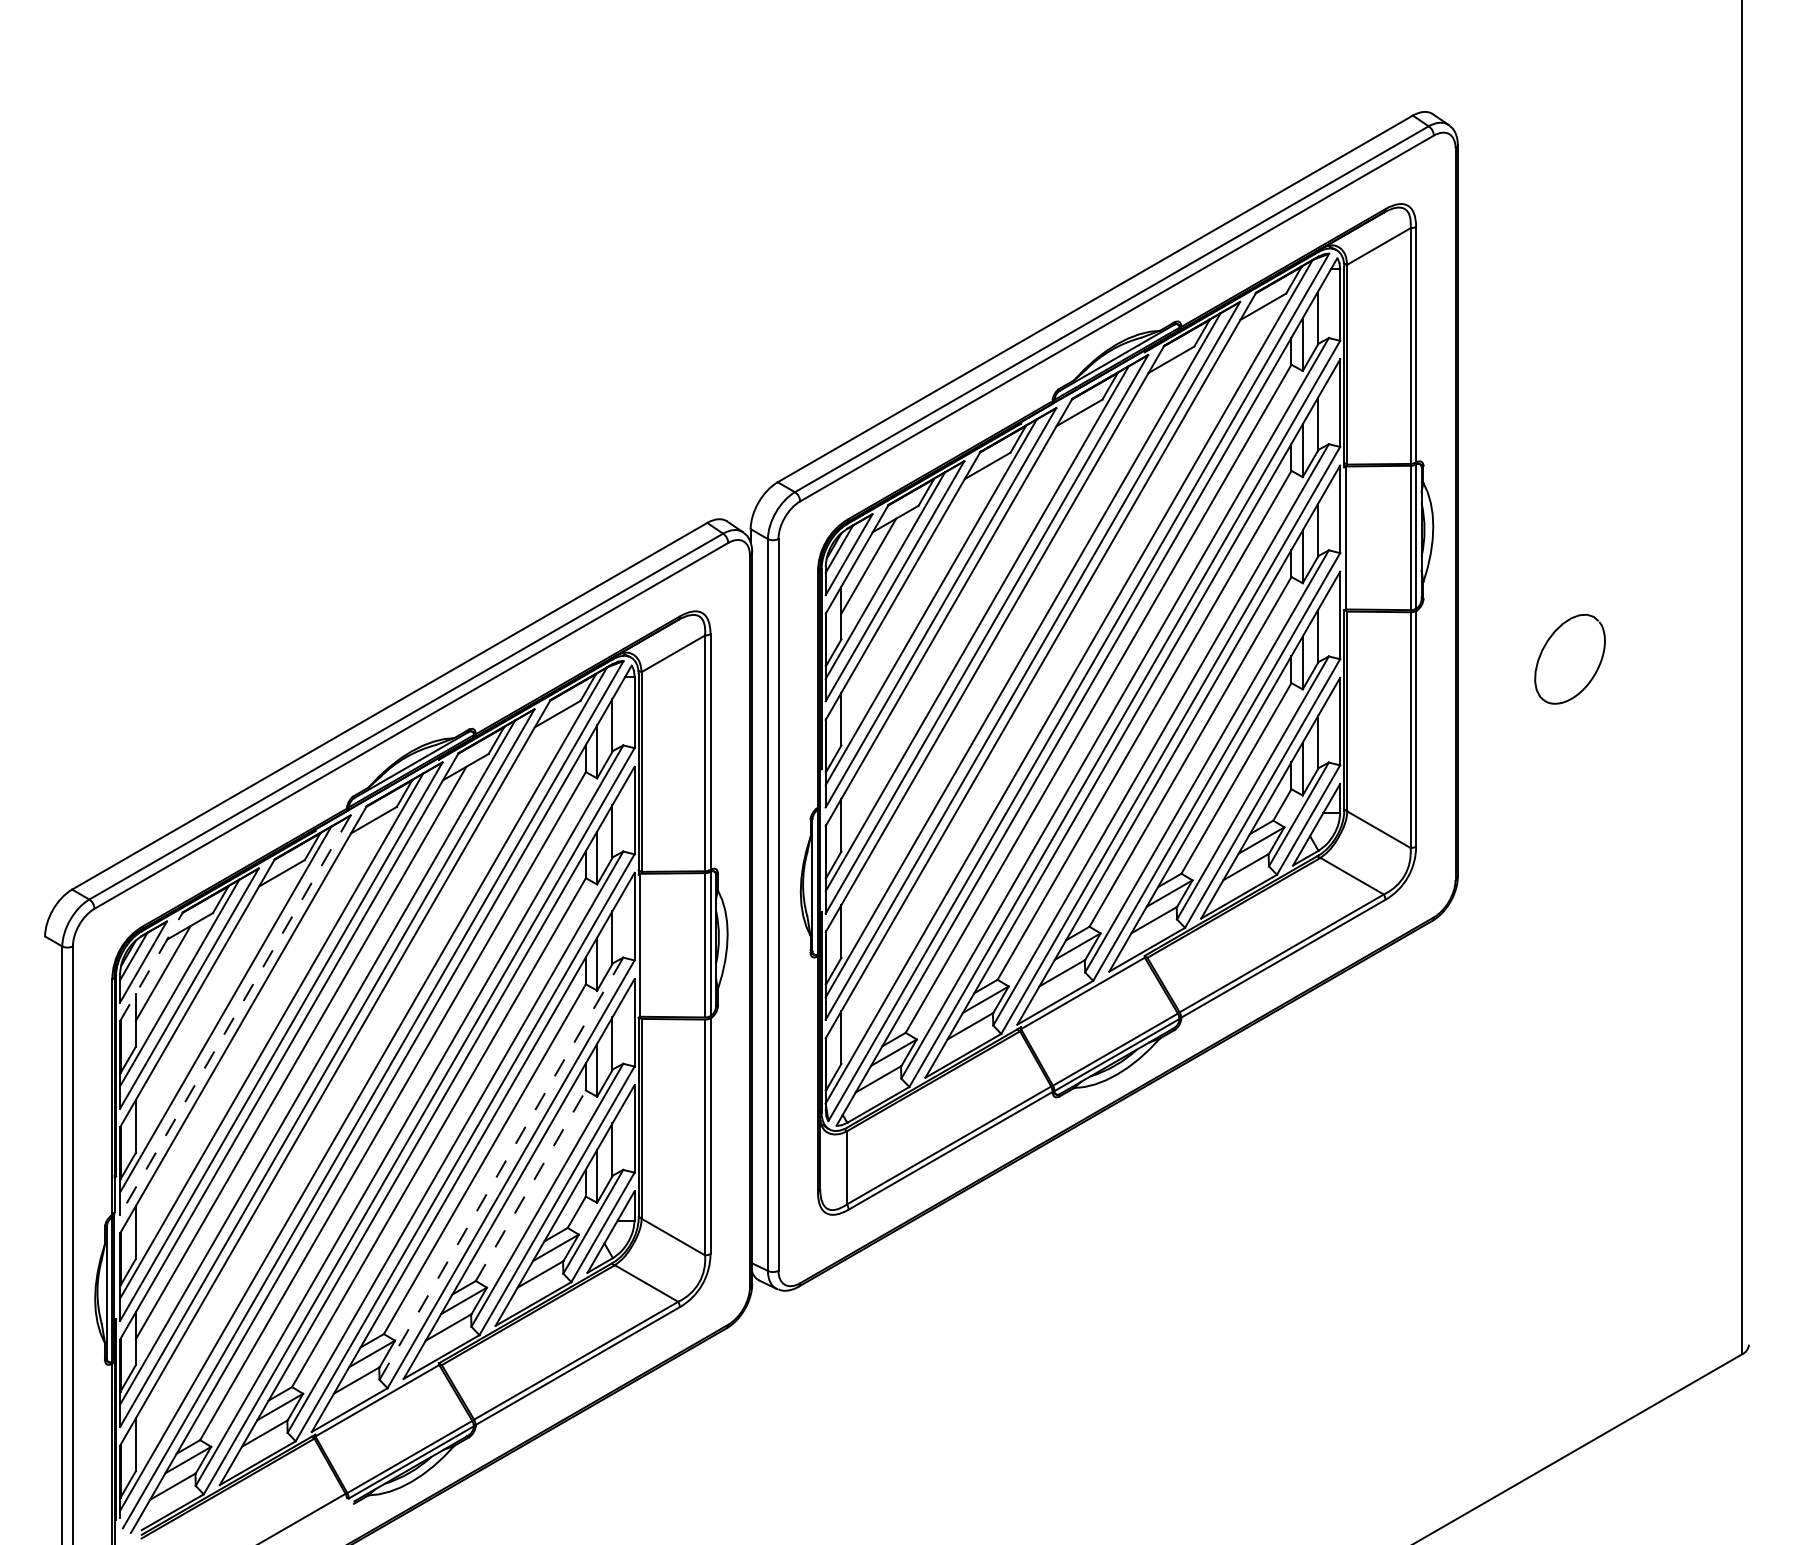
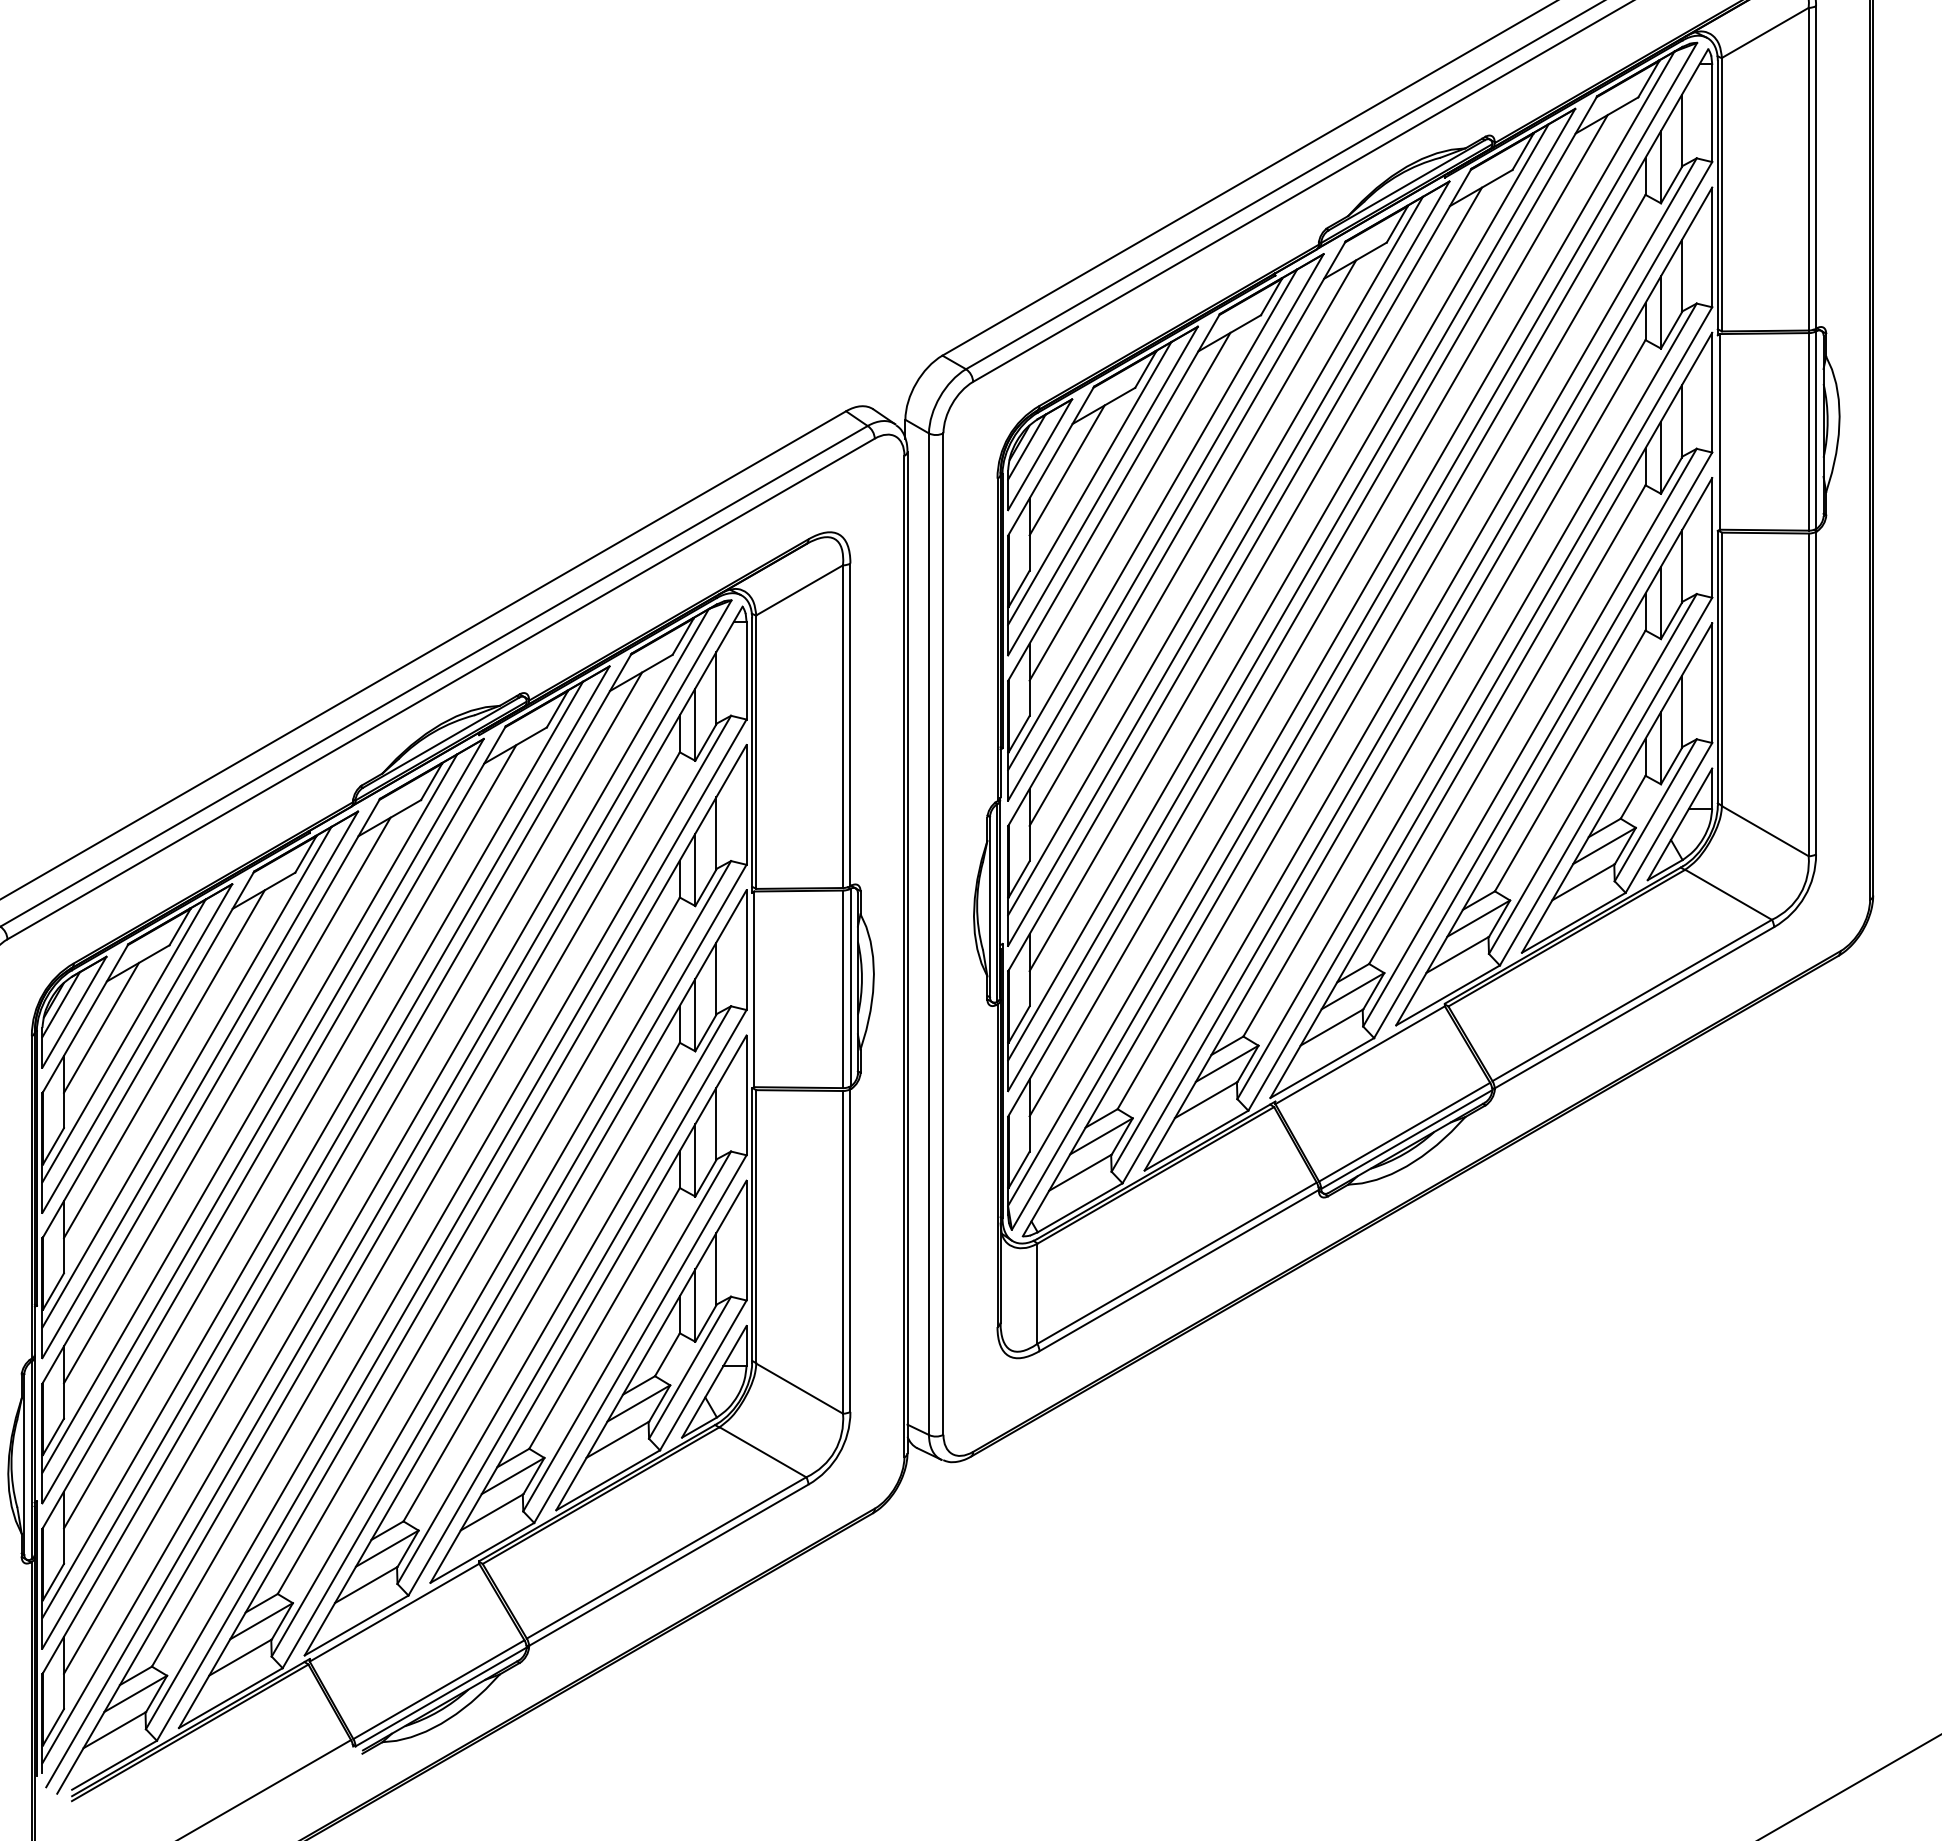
line: (914, 592) -> (1129, 506), added
line: (960, 618) -> (1192, 542), added
line: (1006, 645) -> (1255, 579), added
line: (1052, 672) -> (1318, 616), added
line: (151, 966) -> (85, 1018), dashed -> solid
line: (208, 999) -> (163, 1063), added
line: (235, 1015) -> (200, 1085), dashed -> solid
line: (254, 1026) -> (226, 1100), added
line: (346, 1079) -> (352, 1173), added
line: (501, 1168) -> (564, 1294), dashed -> solid
line: (531, 1185) -> (605, 1318), dashed -> solid

